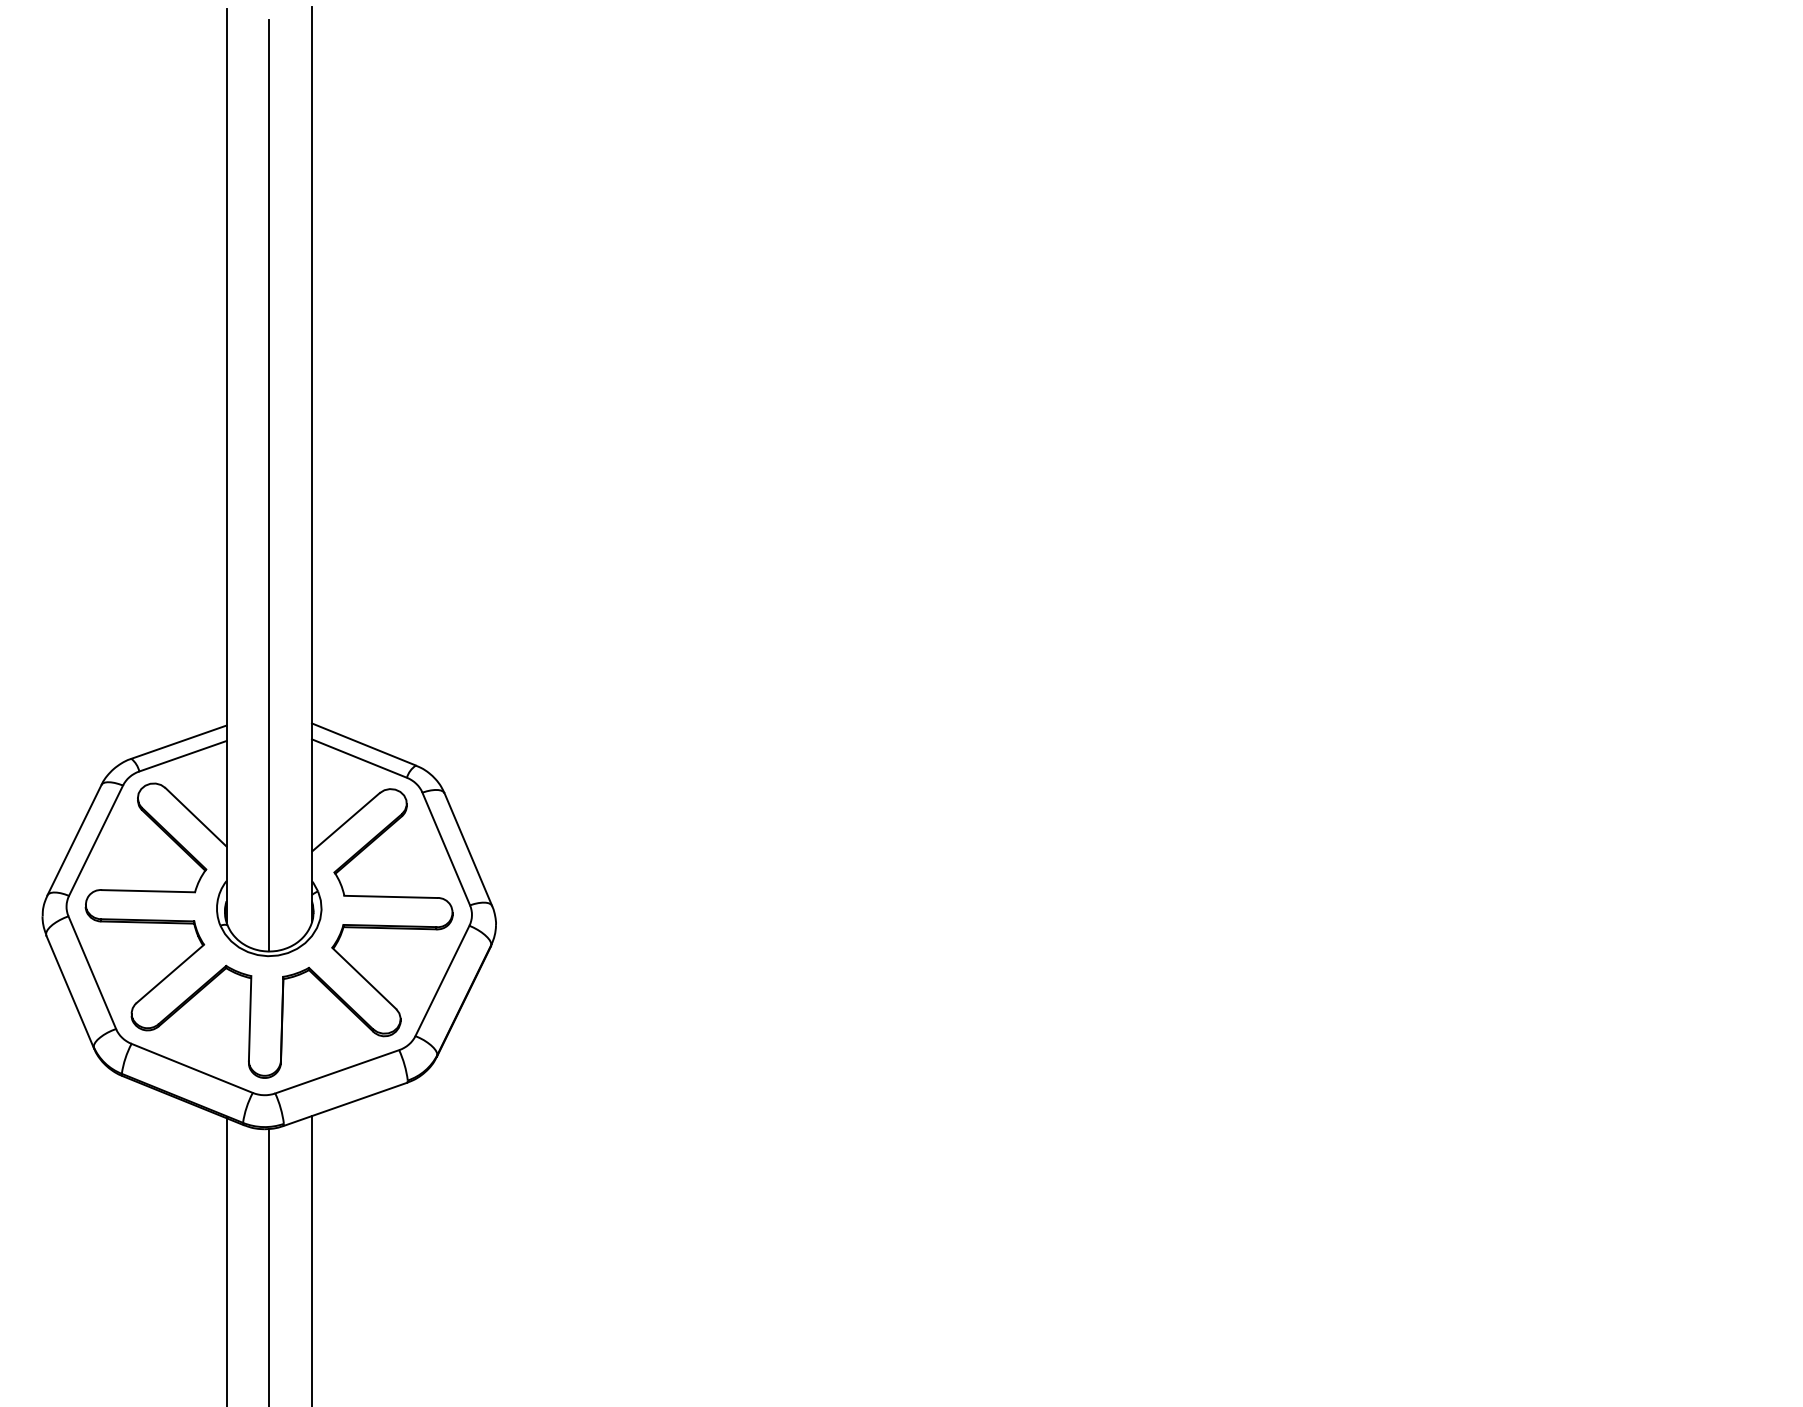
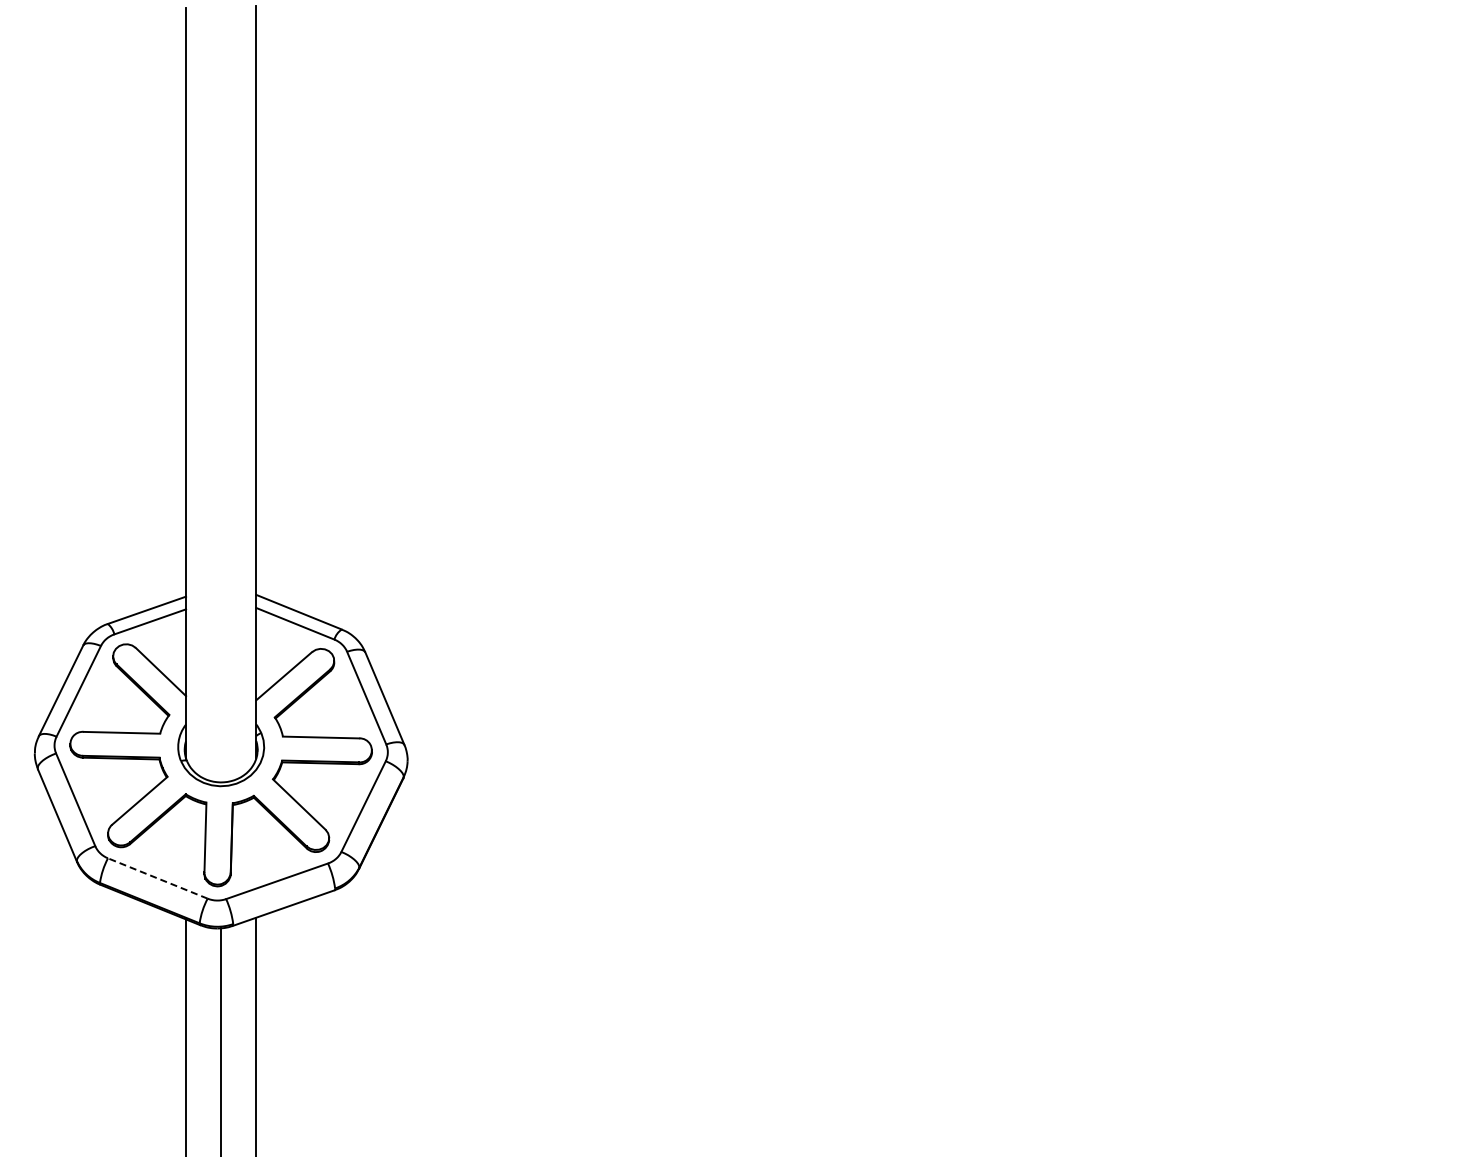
line: (269, 485) -> (221, 399), removed
line: (191, 1068) -> (157, 878), solid -> dashed

